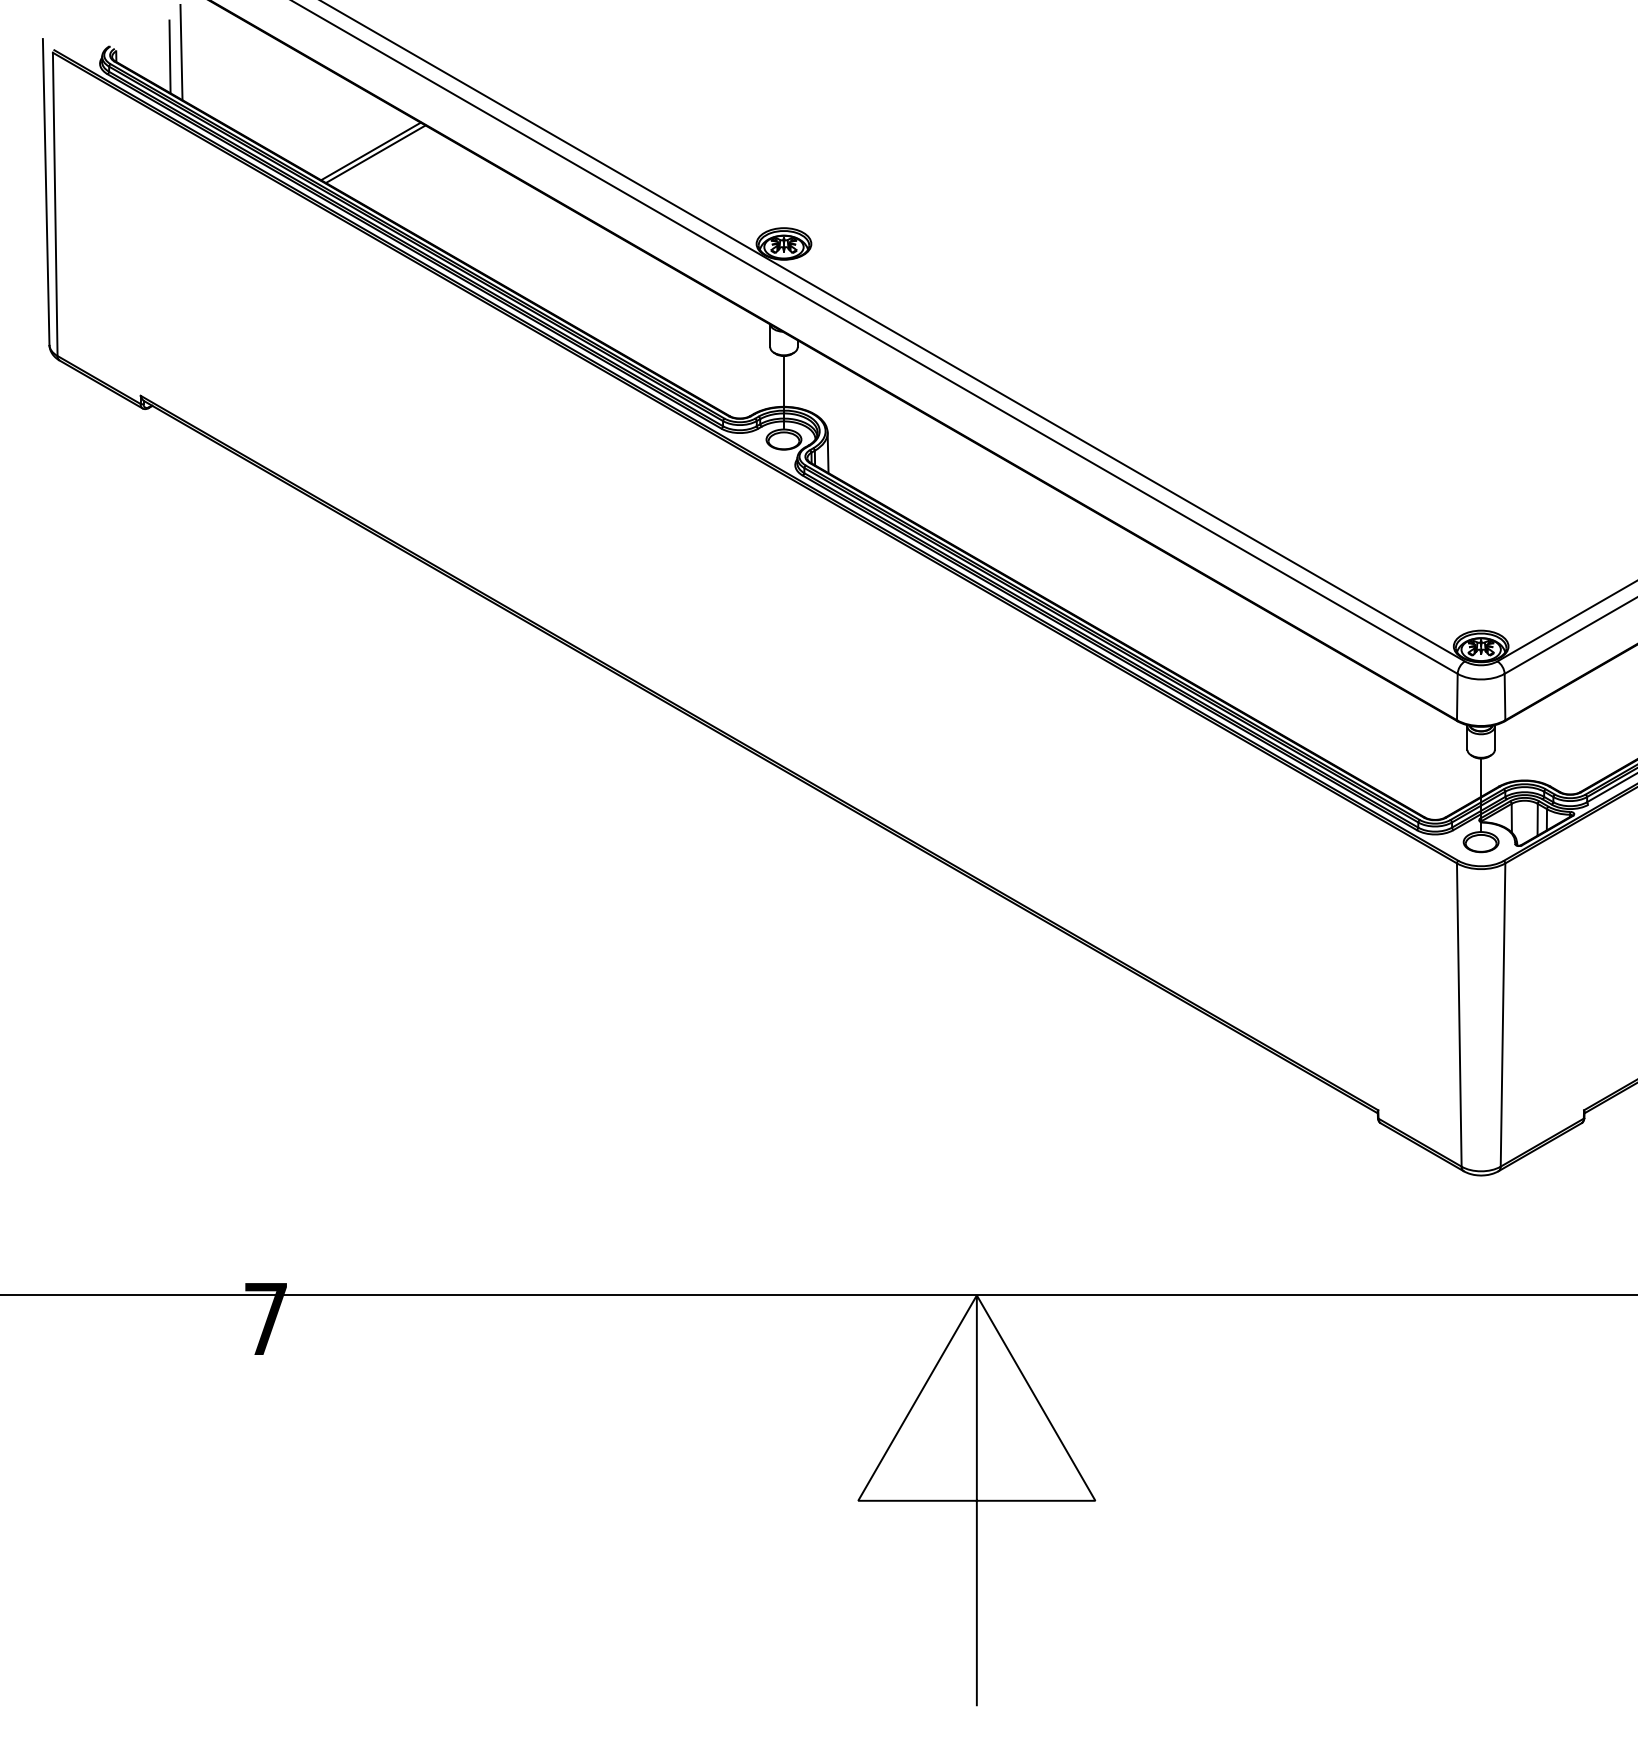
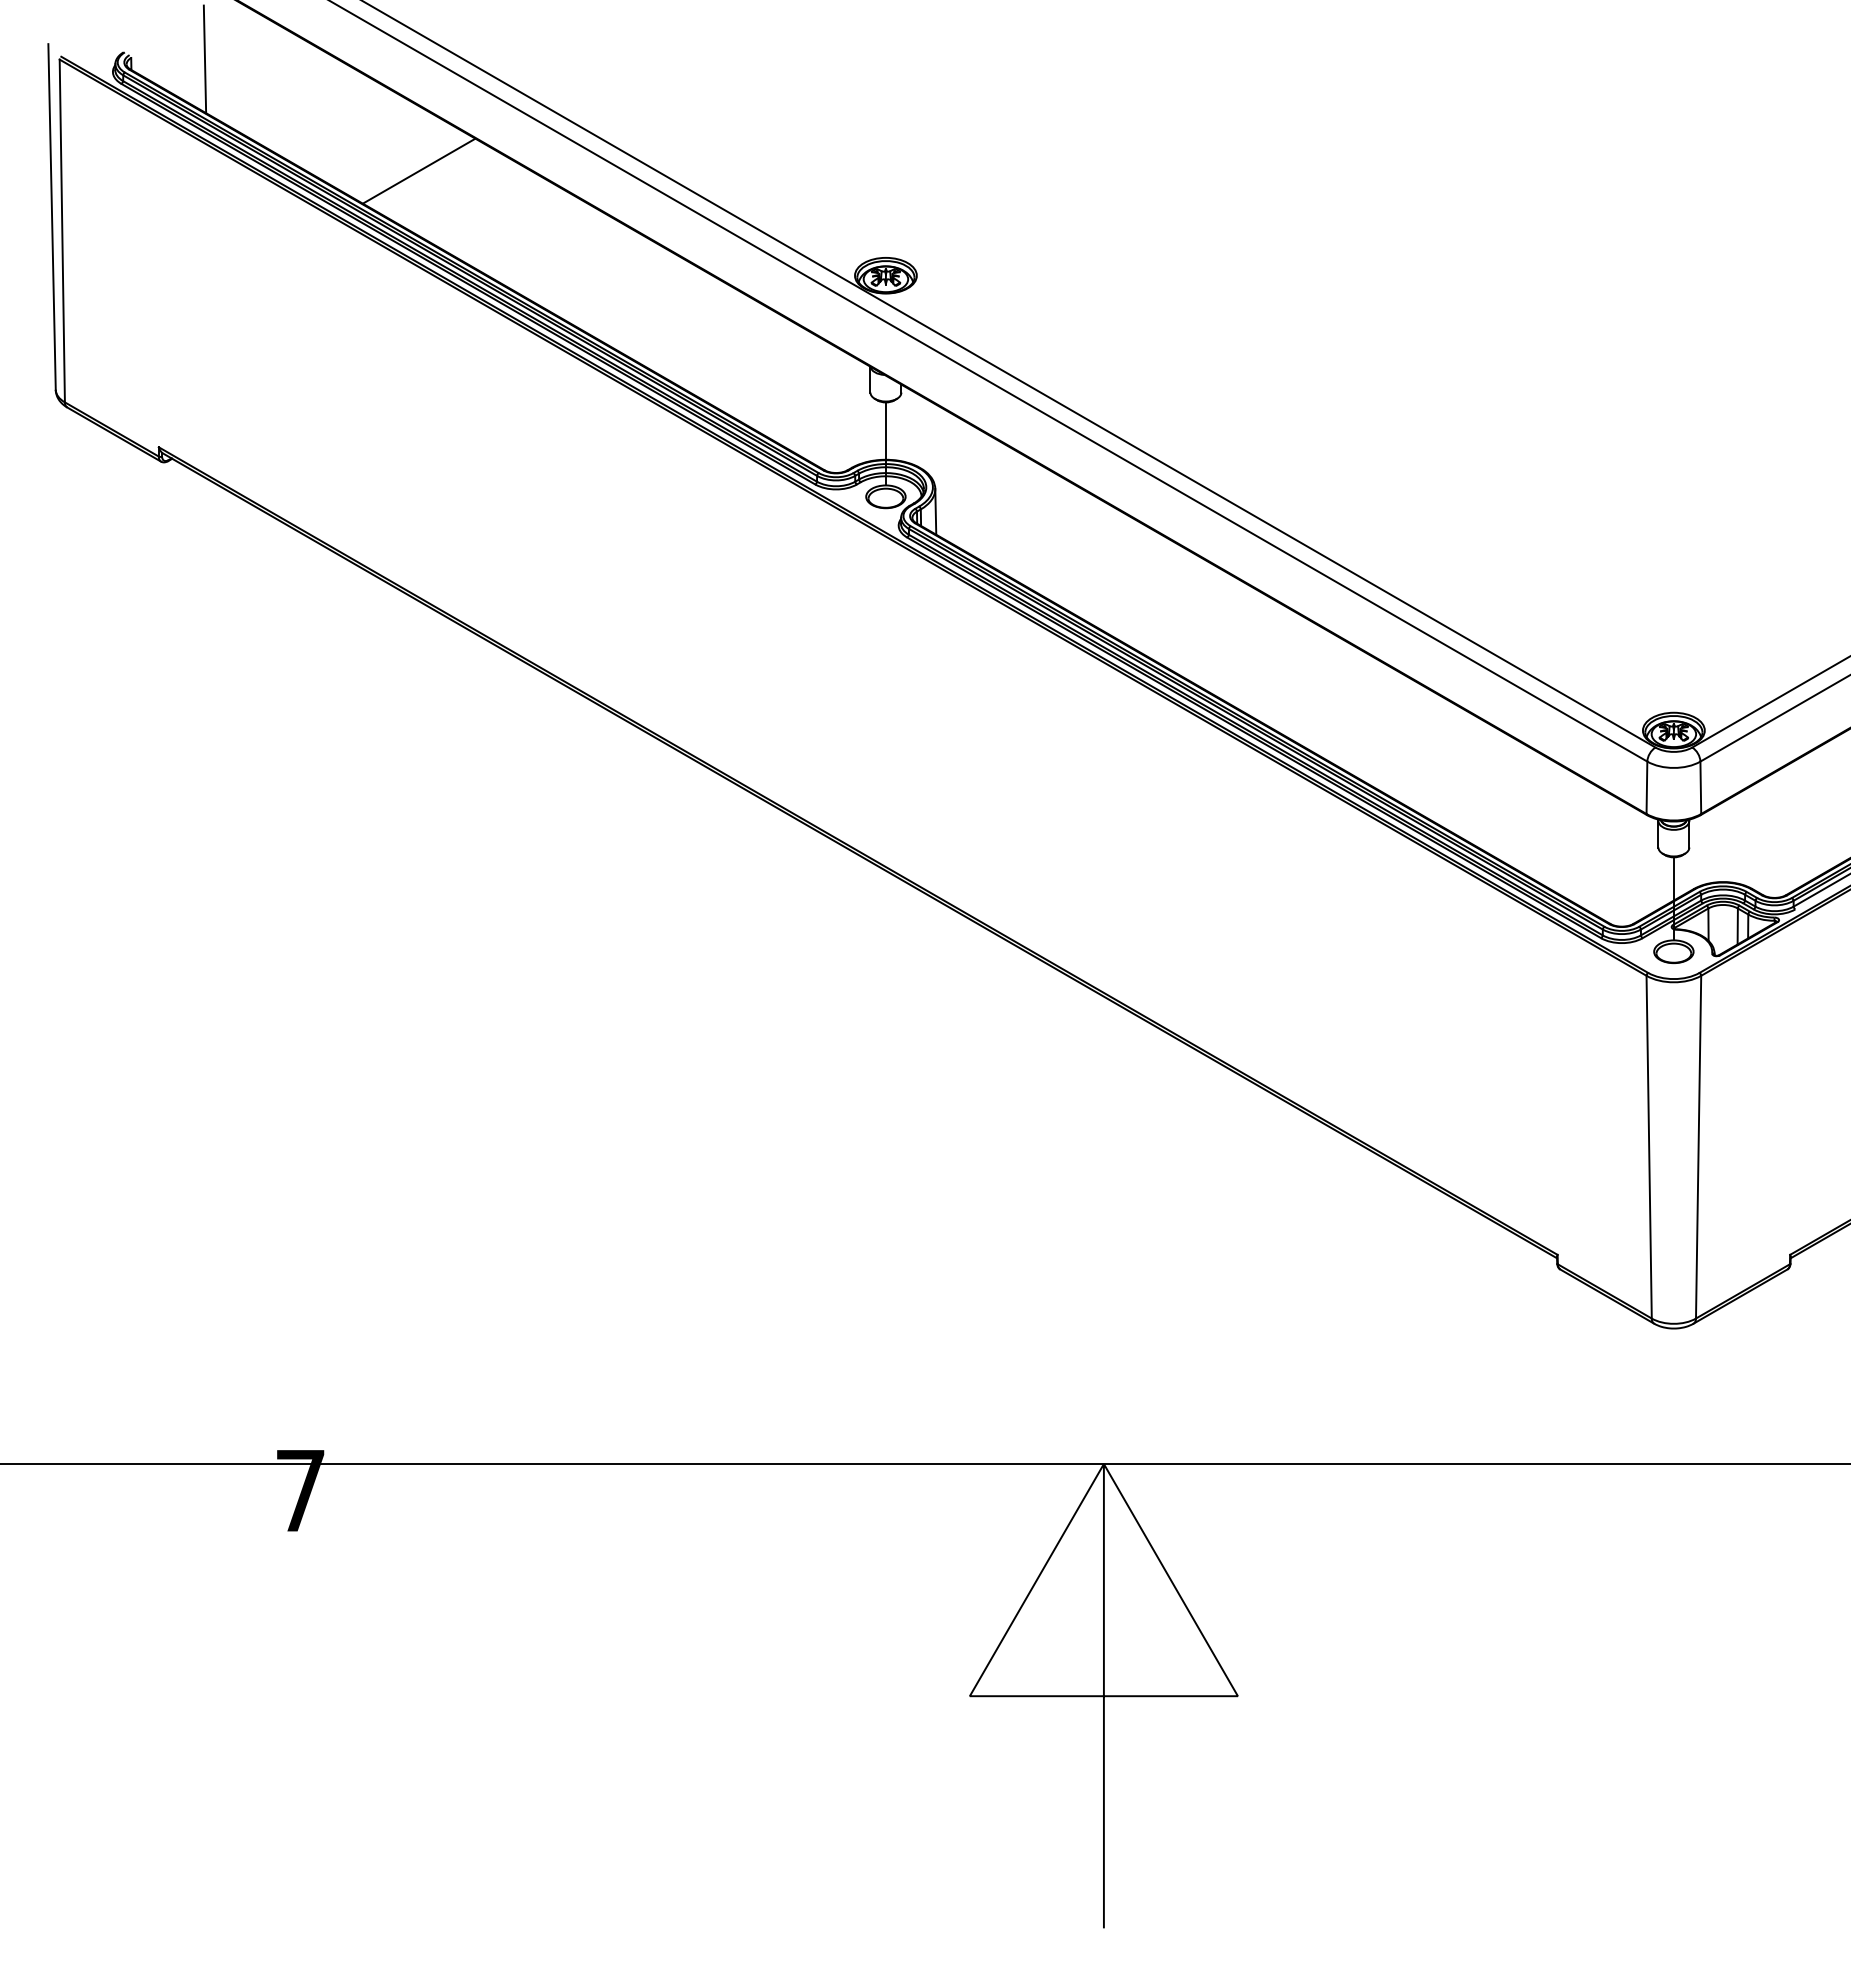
line: (169, 57) -> (191, 64), removed
line: (375, 153) -> (424, 173), removed

